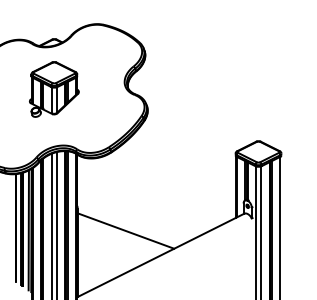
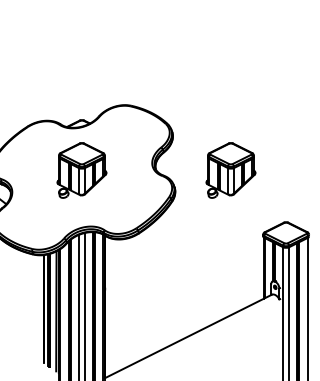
part: (202, 89) -> (230, 170), added
line: (125, 230) -> (153, 311), removed

